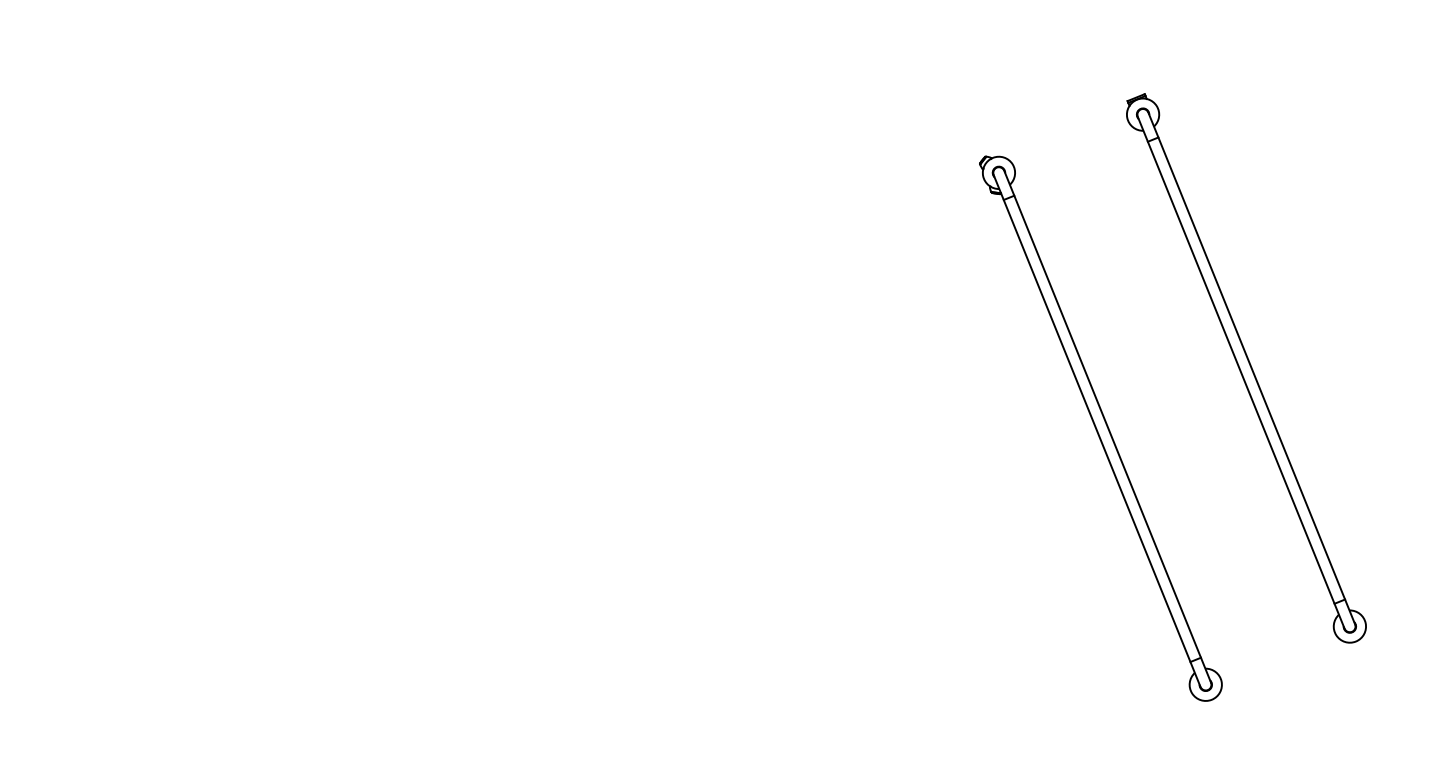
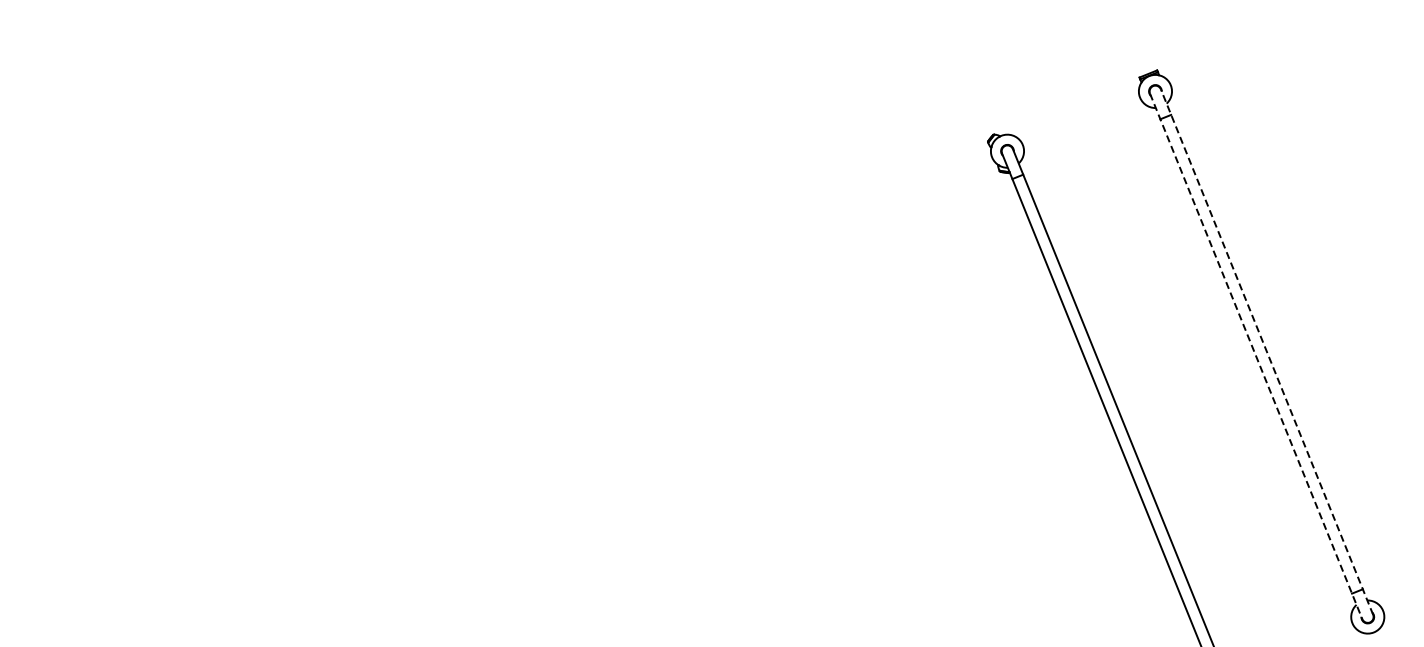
line: (1251, 368) -> (1266, 352), solid -> dashed
line: (1241, 373) -> (1256, 357), solid -> dashed

